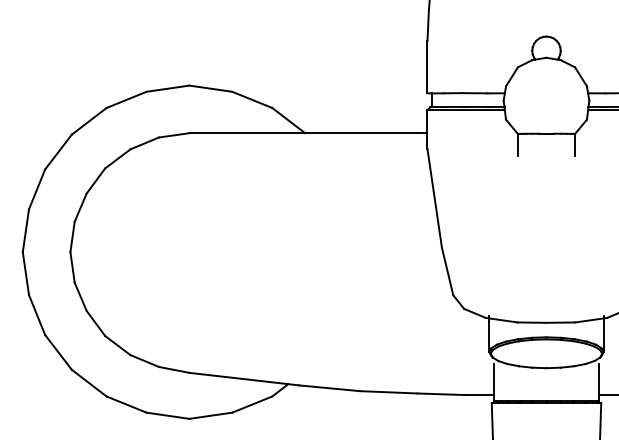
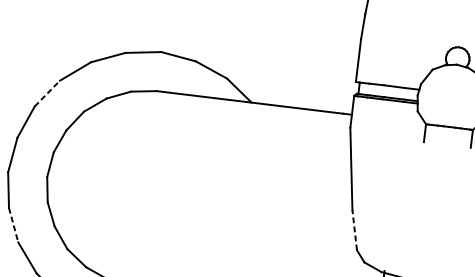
line: (58, 152) -> (47, 93), solid -> dashed
line: (447, 271) -> (354, 230), solid -> dashed
line: (37, 315) -> (13, 225), solid -> dashed

